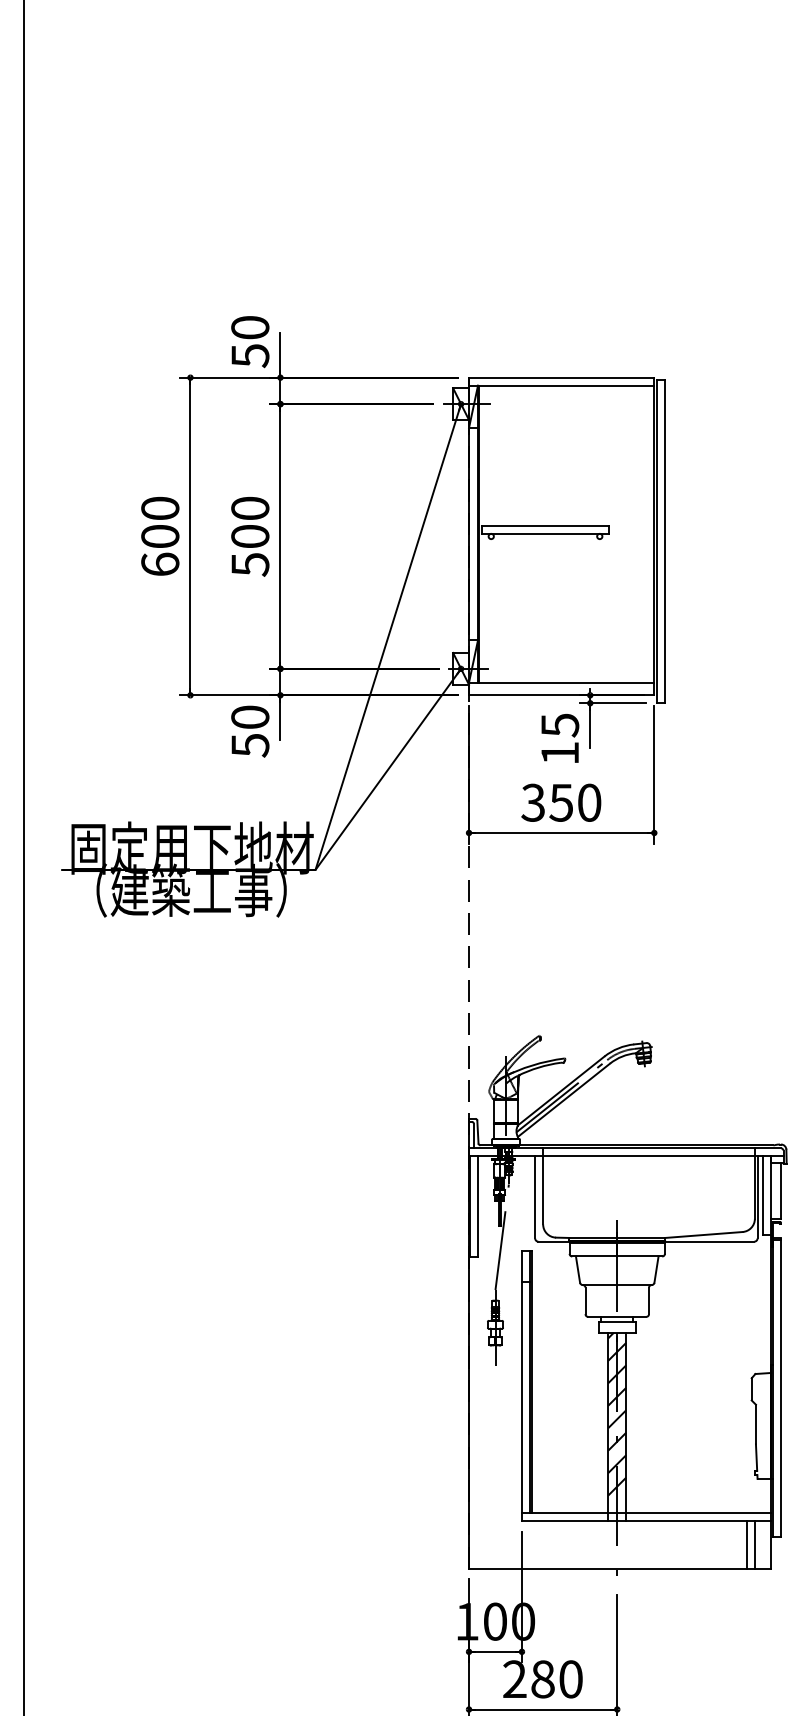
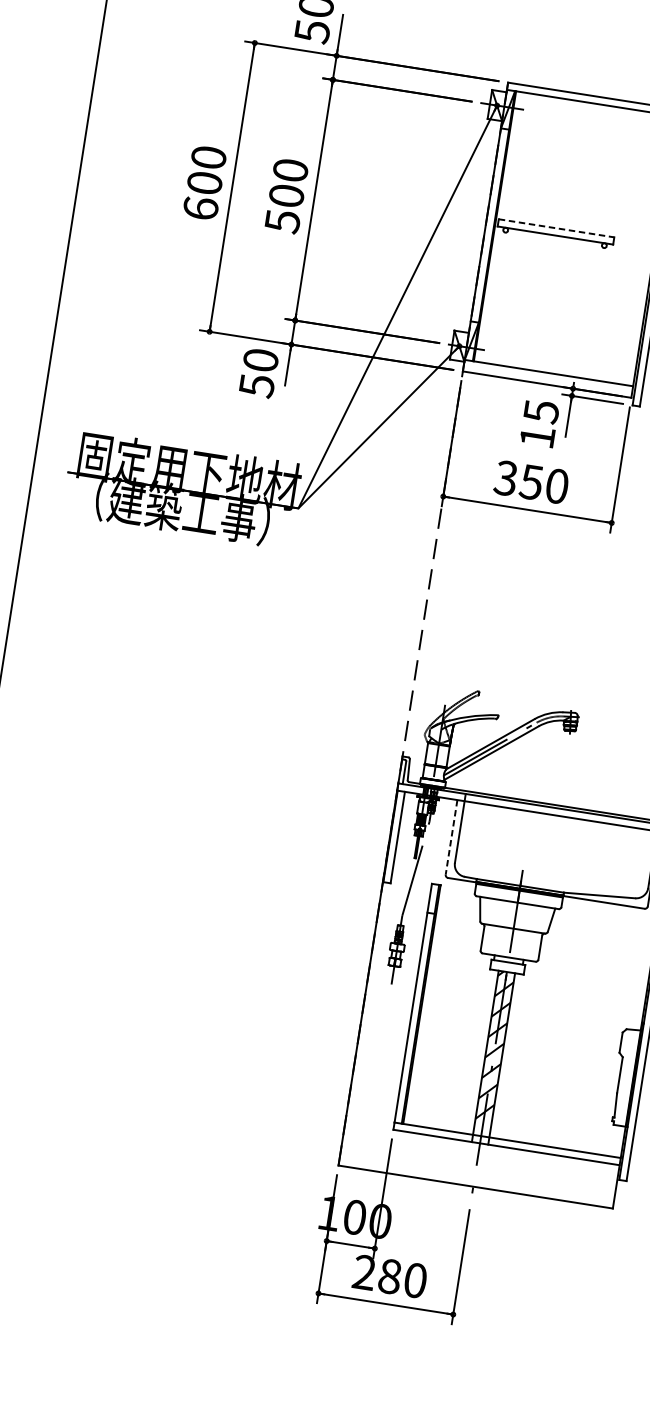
line: (545, 525) -> (556, 227), solid -> dashed
line: (535, 1197) -> (451, 837), solid -> dashed
line: (746, 1544) -> (594, 1182), removed
line: (754, 1544) -> (601, 1184), removed

